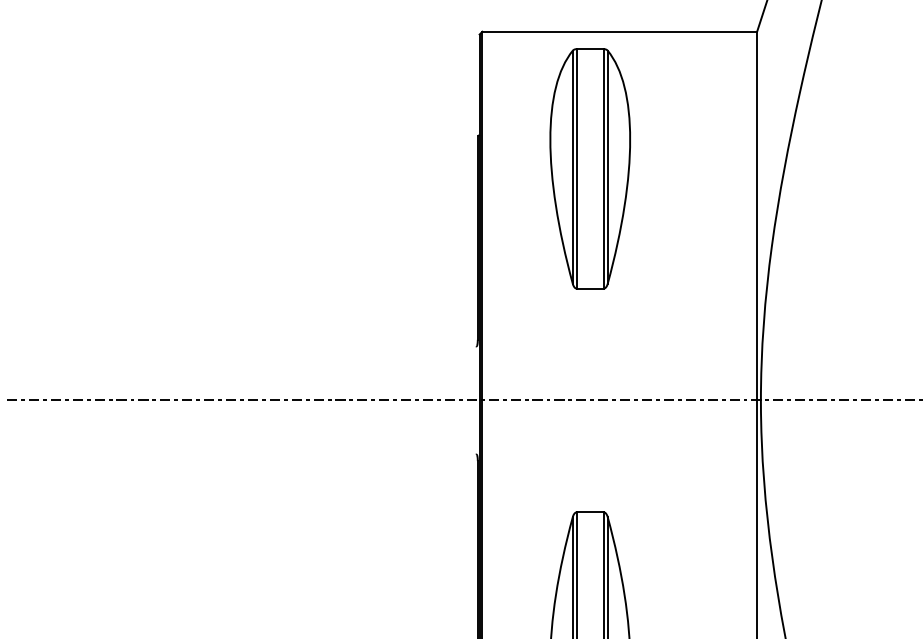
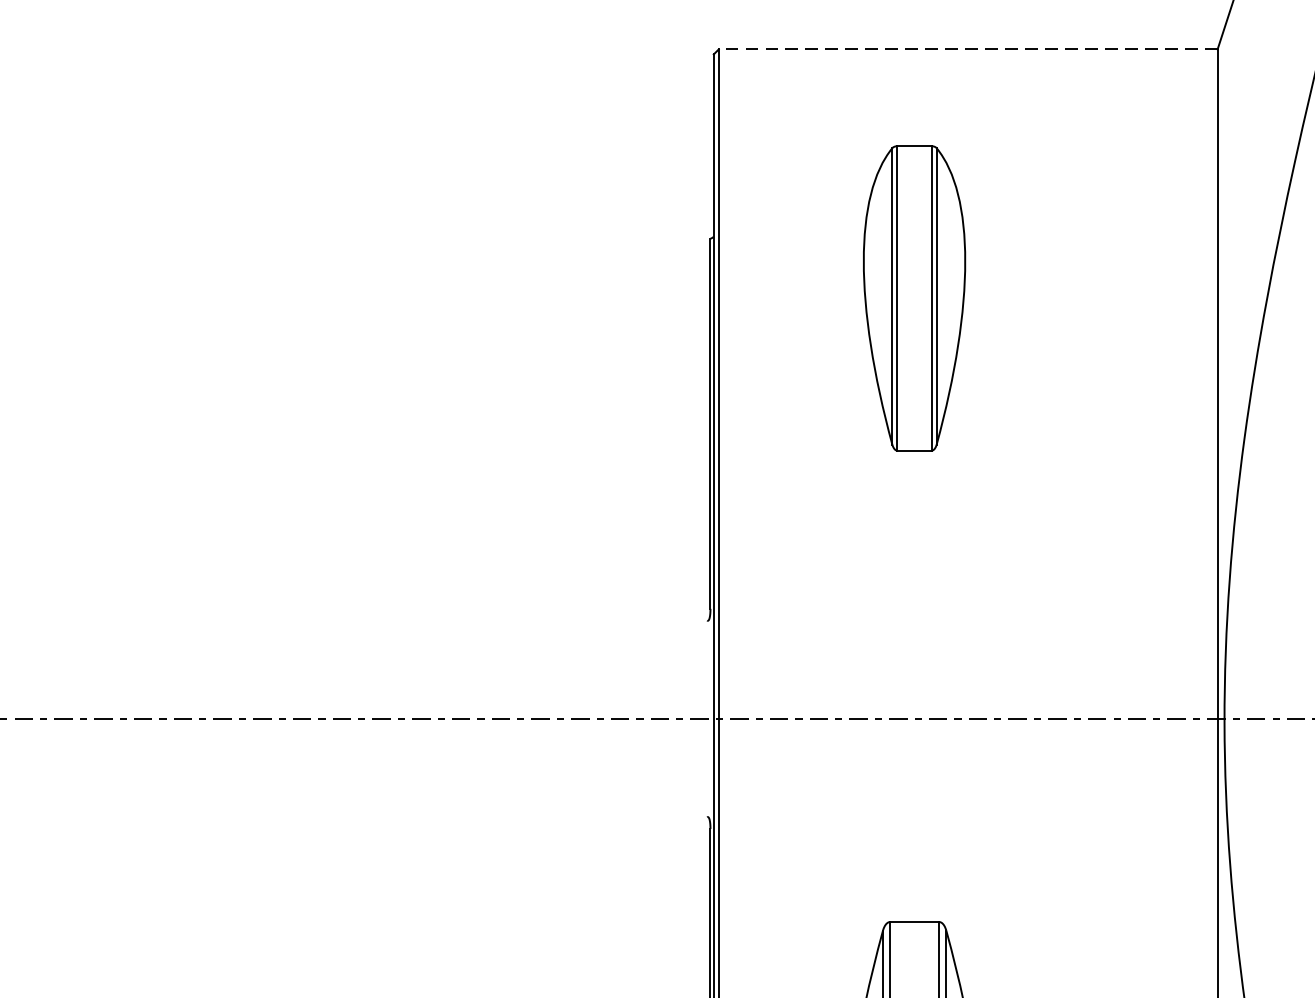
line: (619, 31) -> (967, 48), solid -> dashed
part: (589, 168) -> (913, 297), size x0.7

